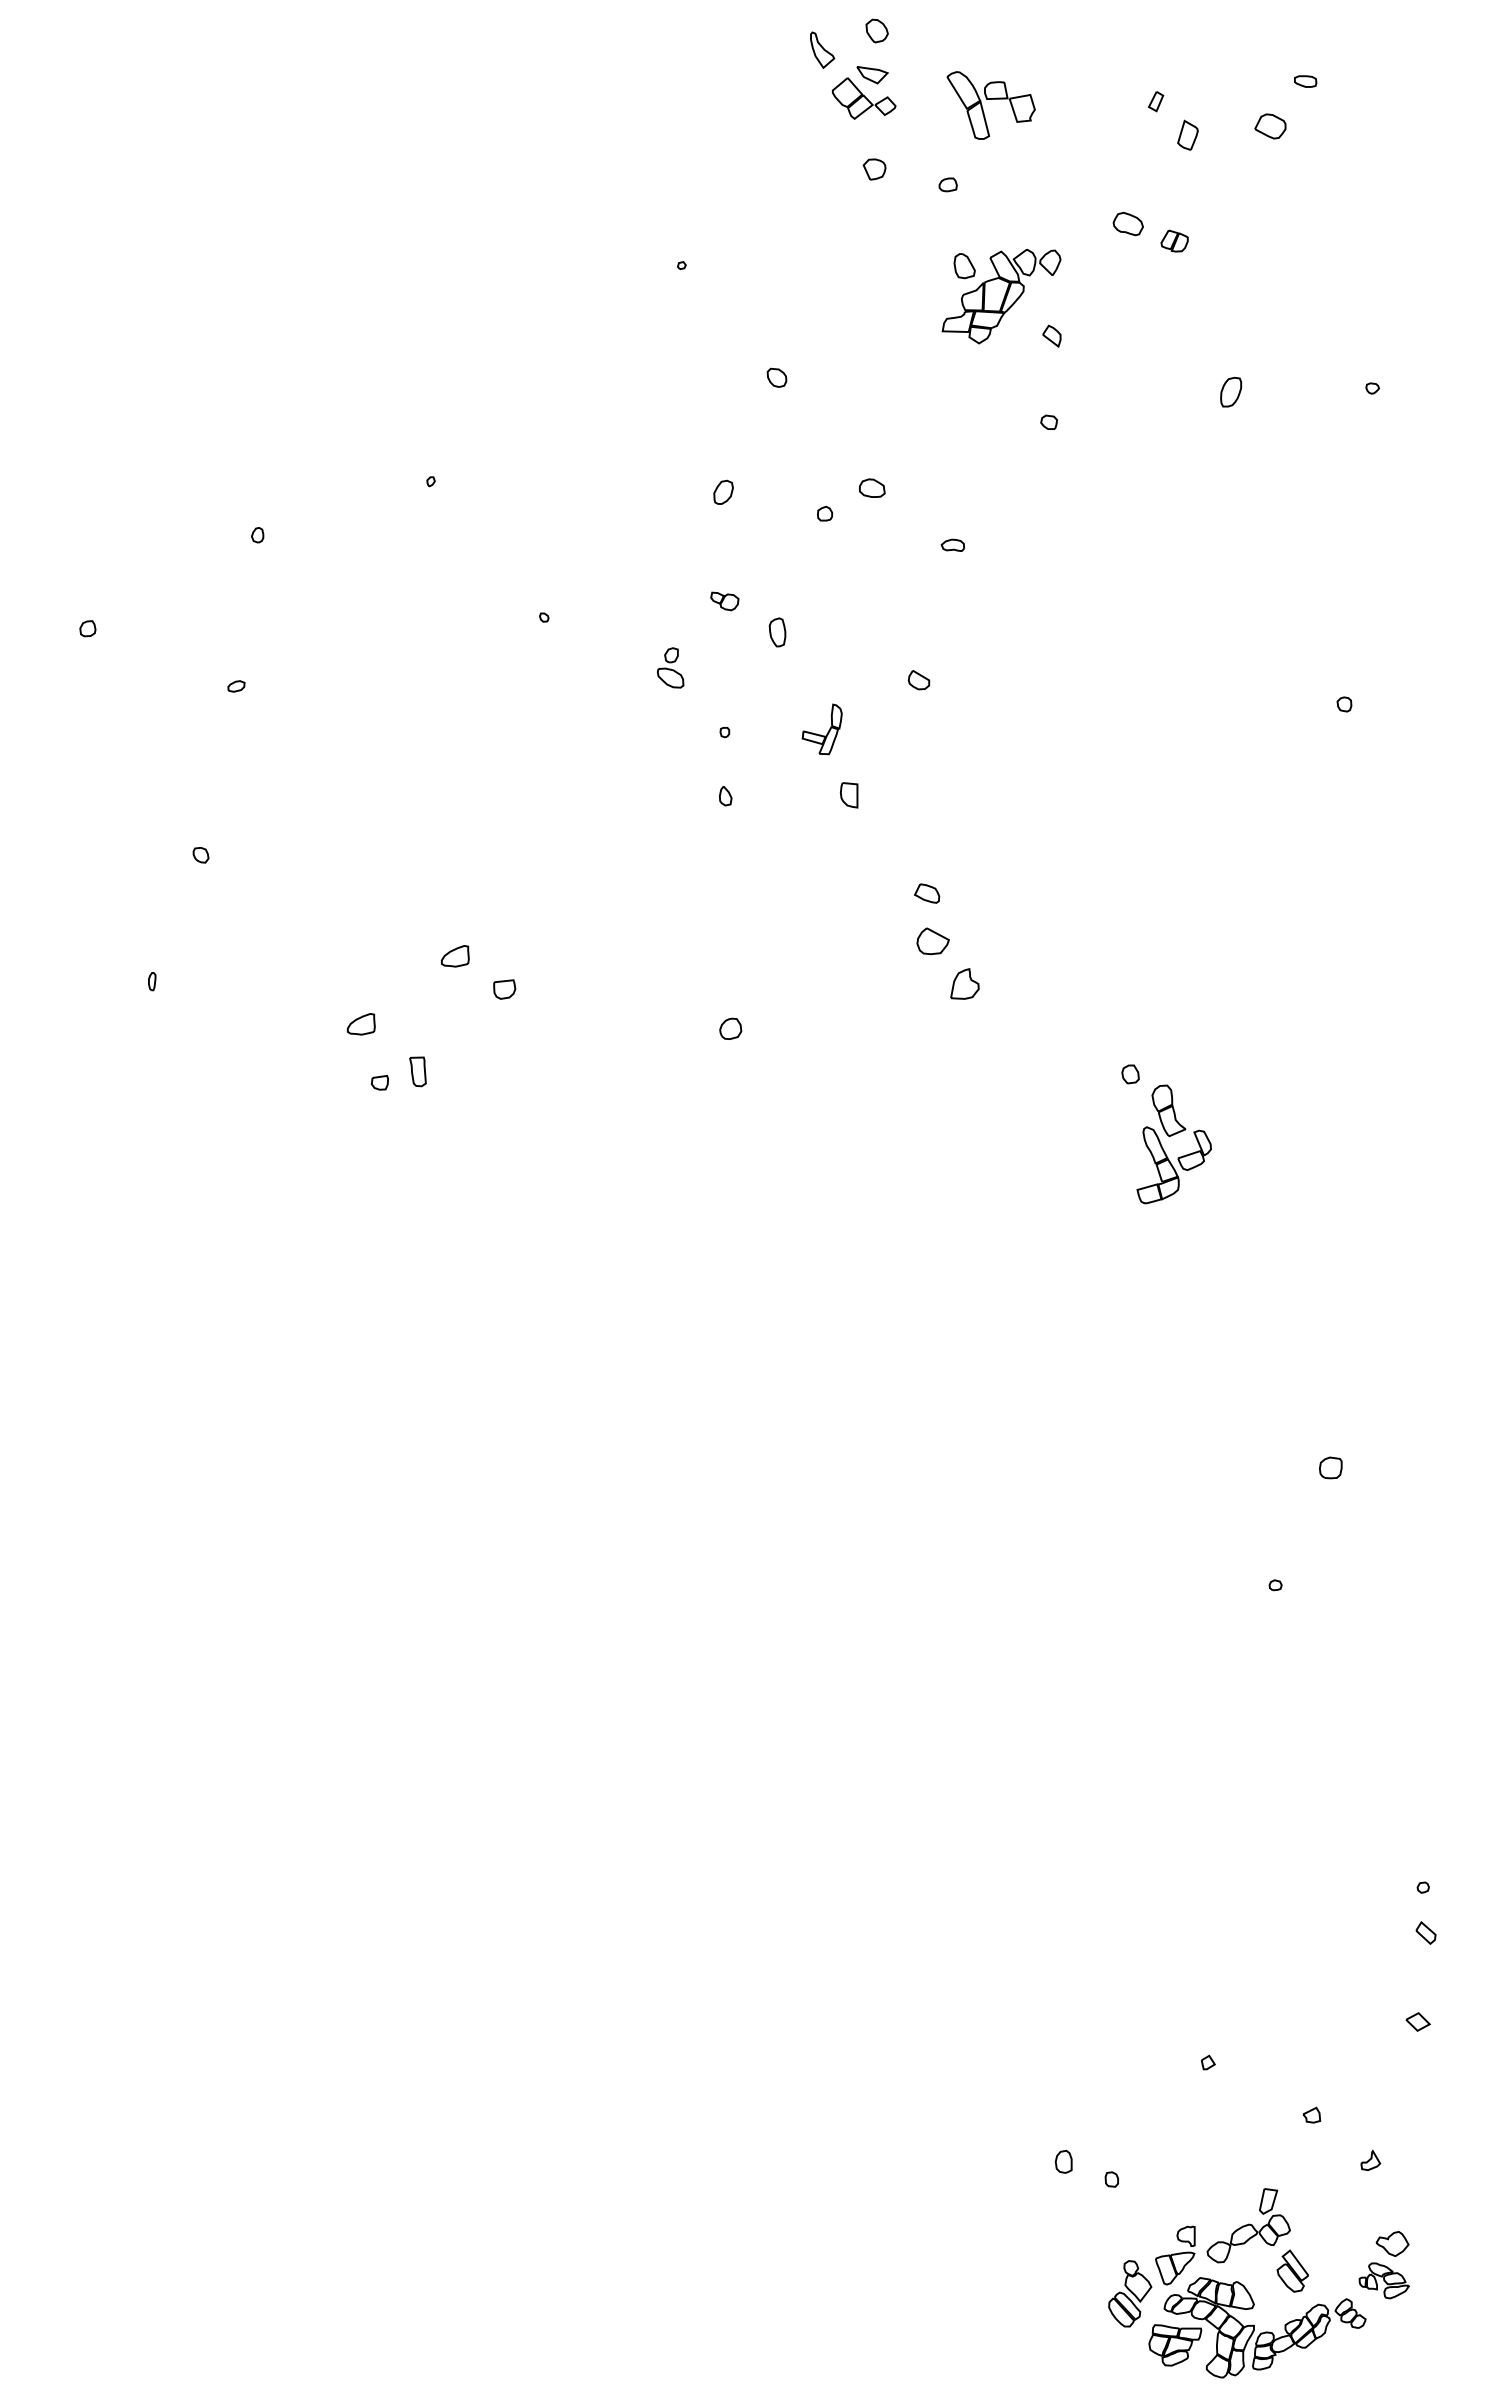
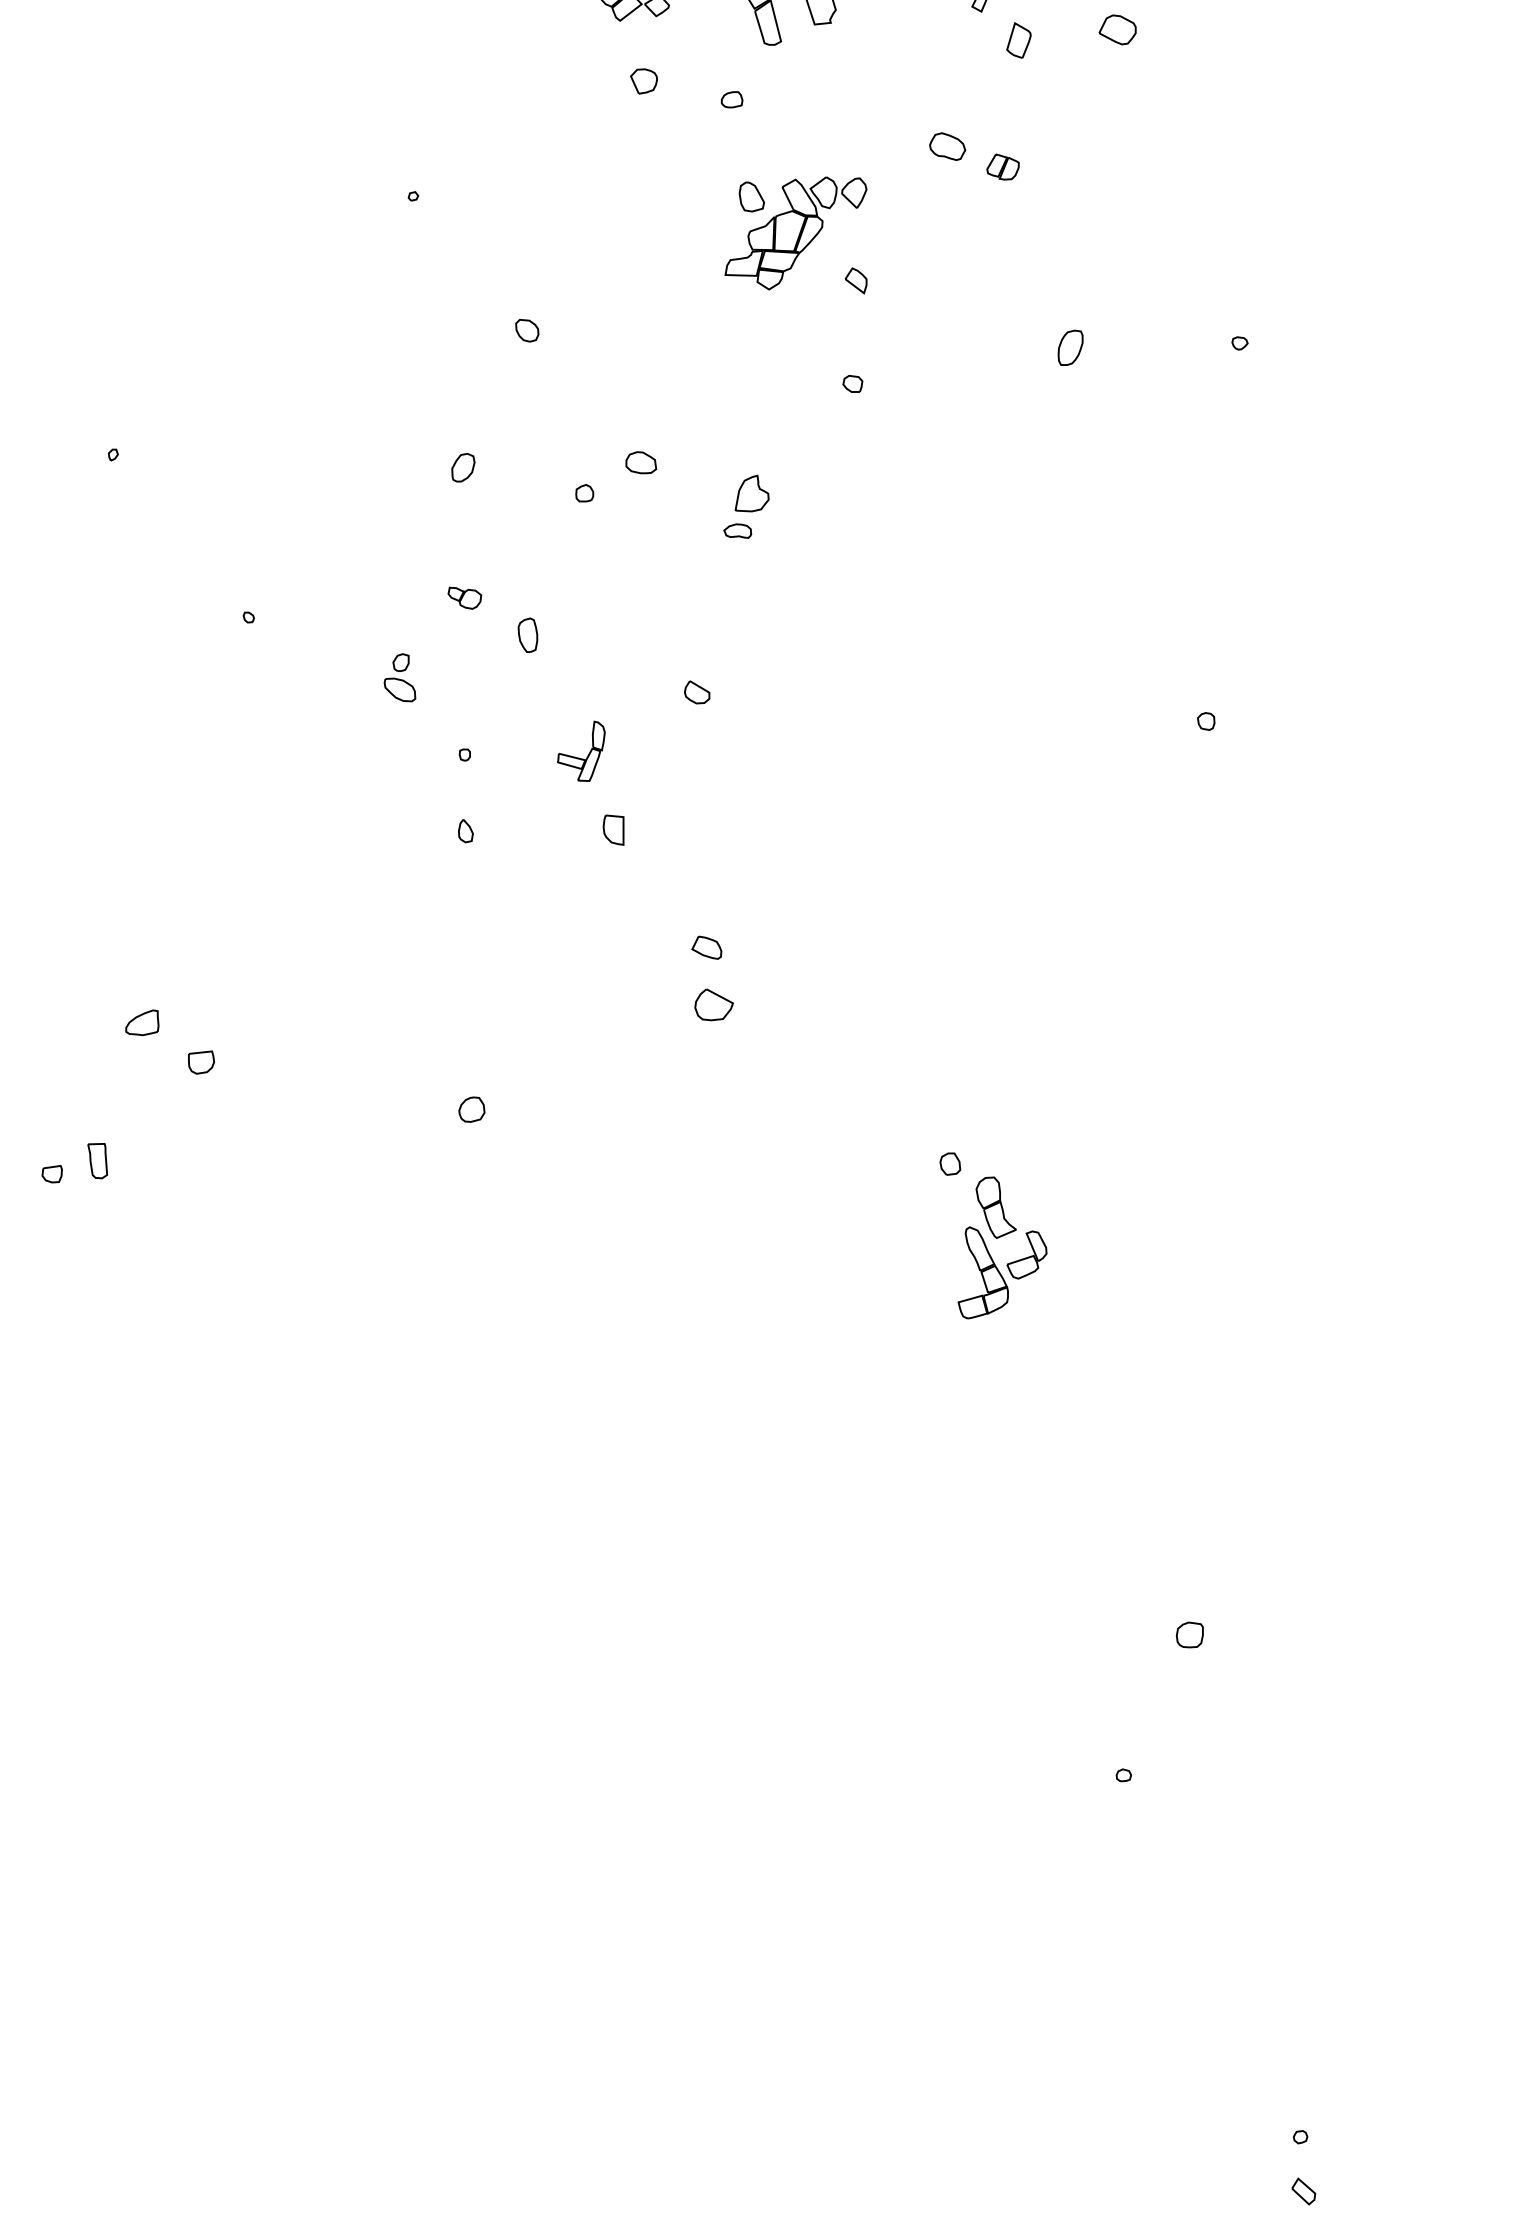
part: (964, 983) -> (751, 492), moved
part: (361, 1024) -> (30, 1104), removed

